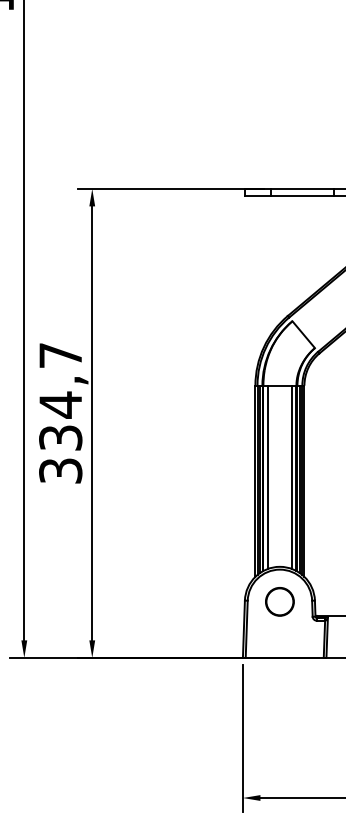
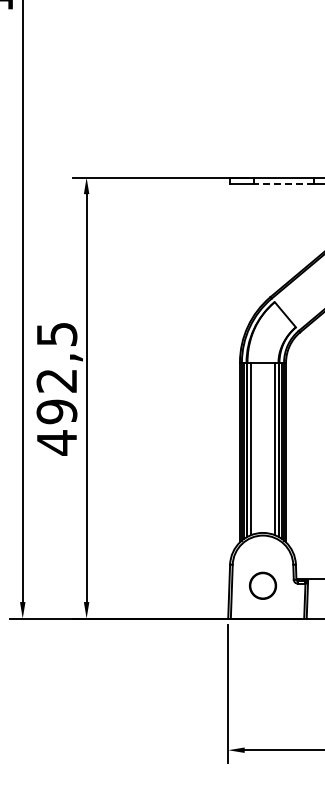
line: (302, 195) -> (284, 183), solid -> dashed
text: (60, 414) -> (56, 389), 334,7 -> 492,5
circle: (280, 601) -> (263, 585), moved

